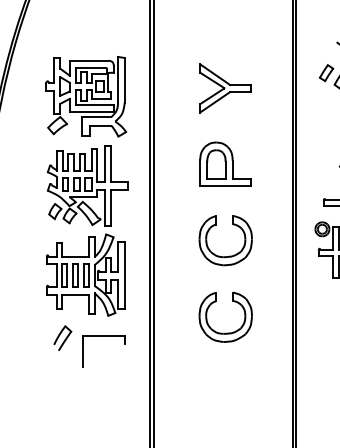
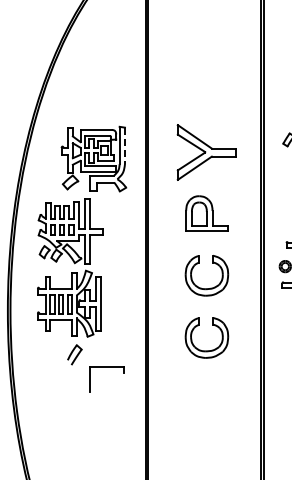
line: (125, 81) -> (125, 146), solid -> dashed
part: (225, 87) -> (206, 151), size x1.4
part: (87, 230) -> (70, 267), moved
part: (103, 336) -> (106, 367), moved

